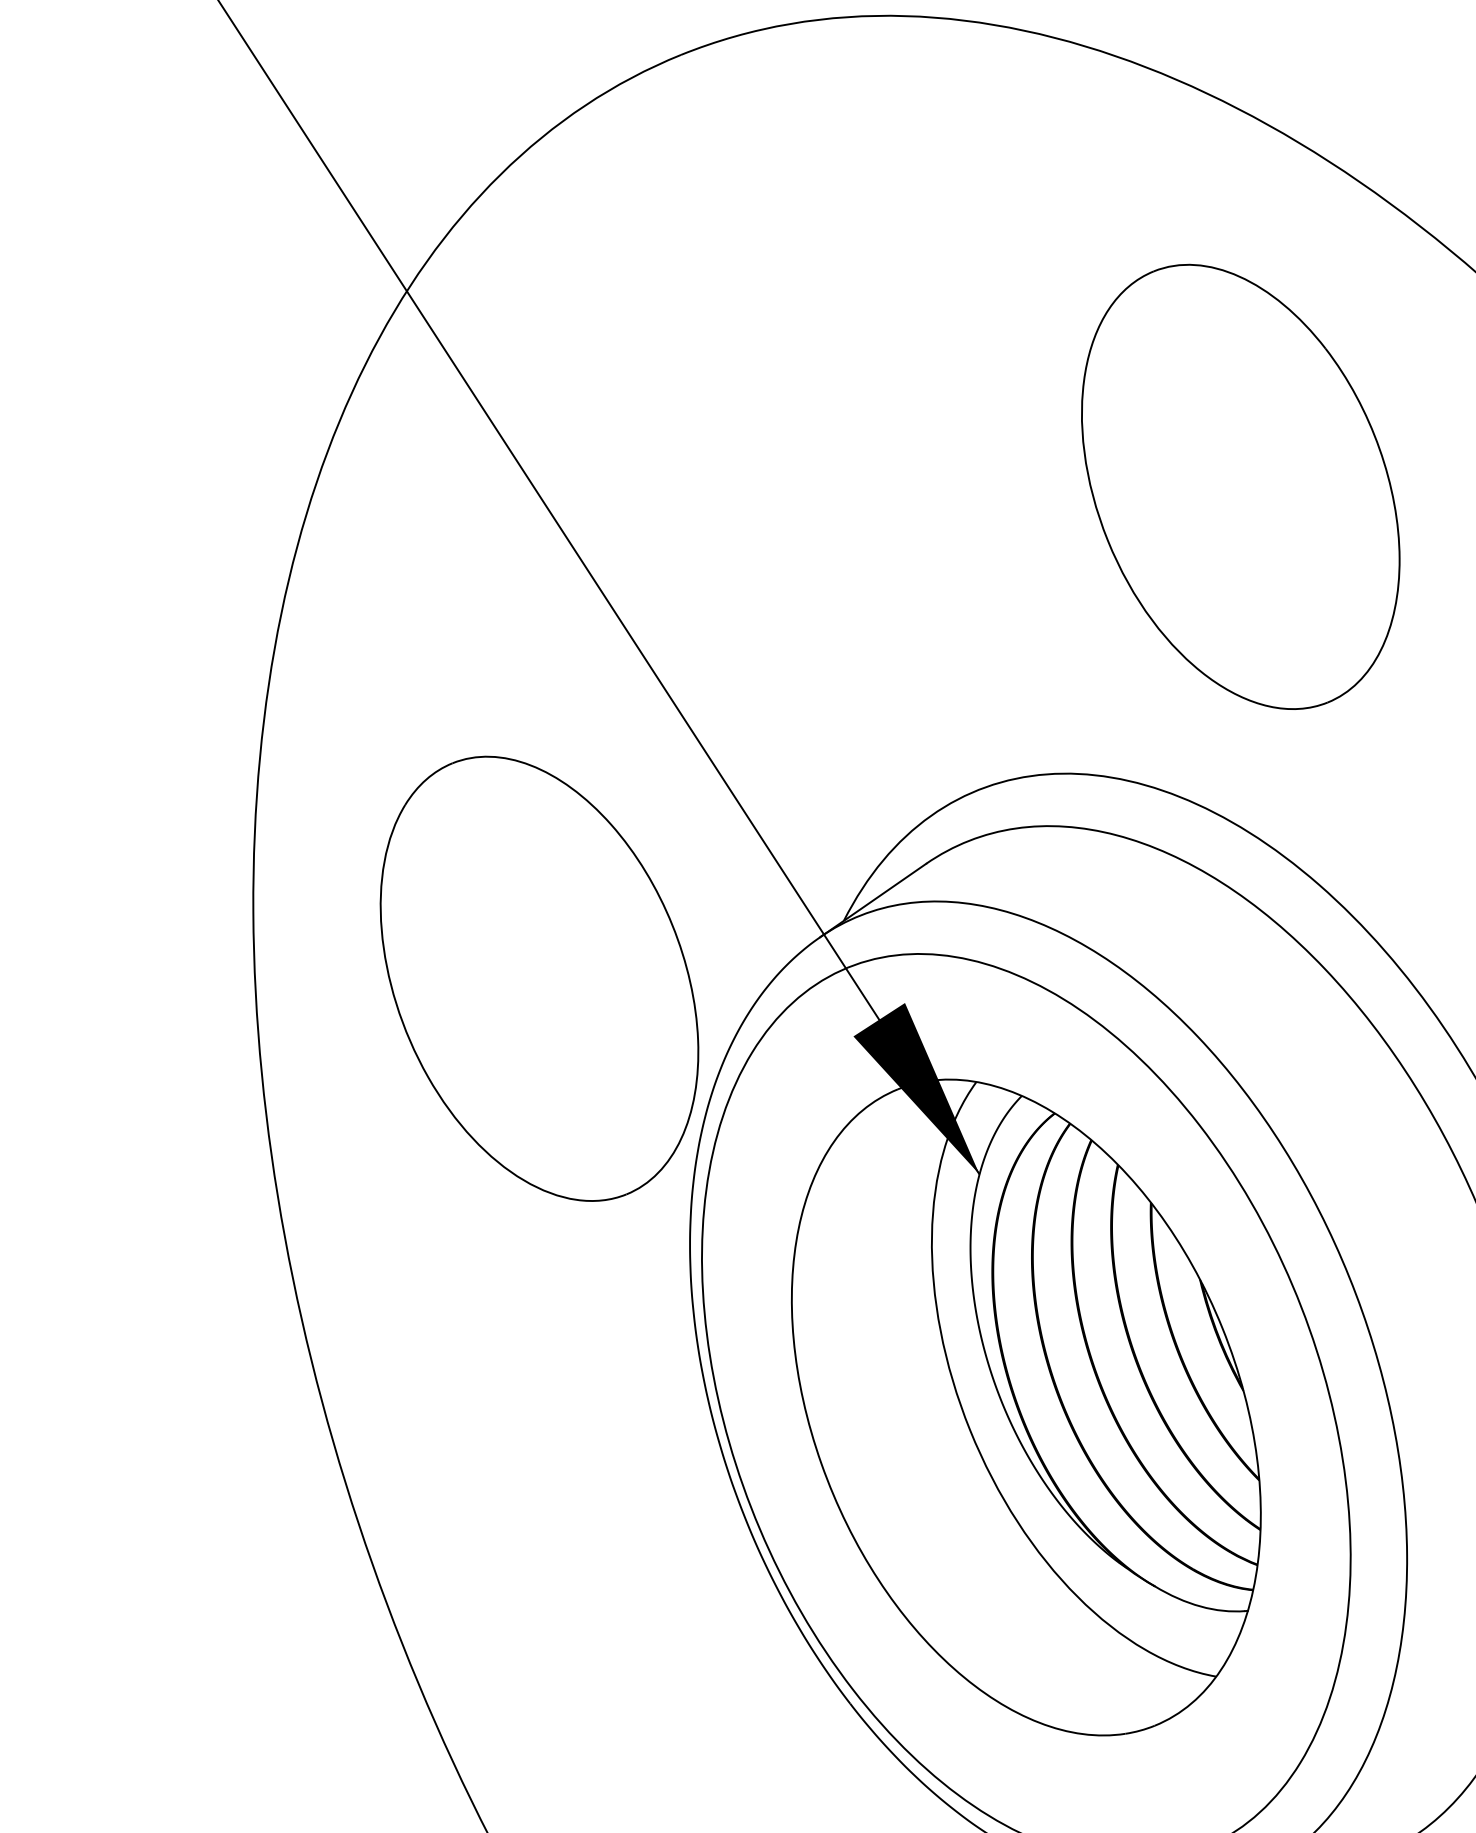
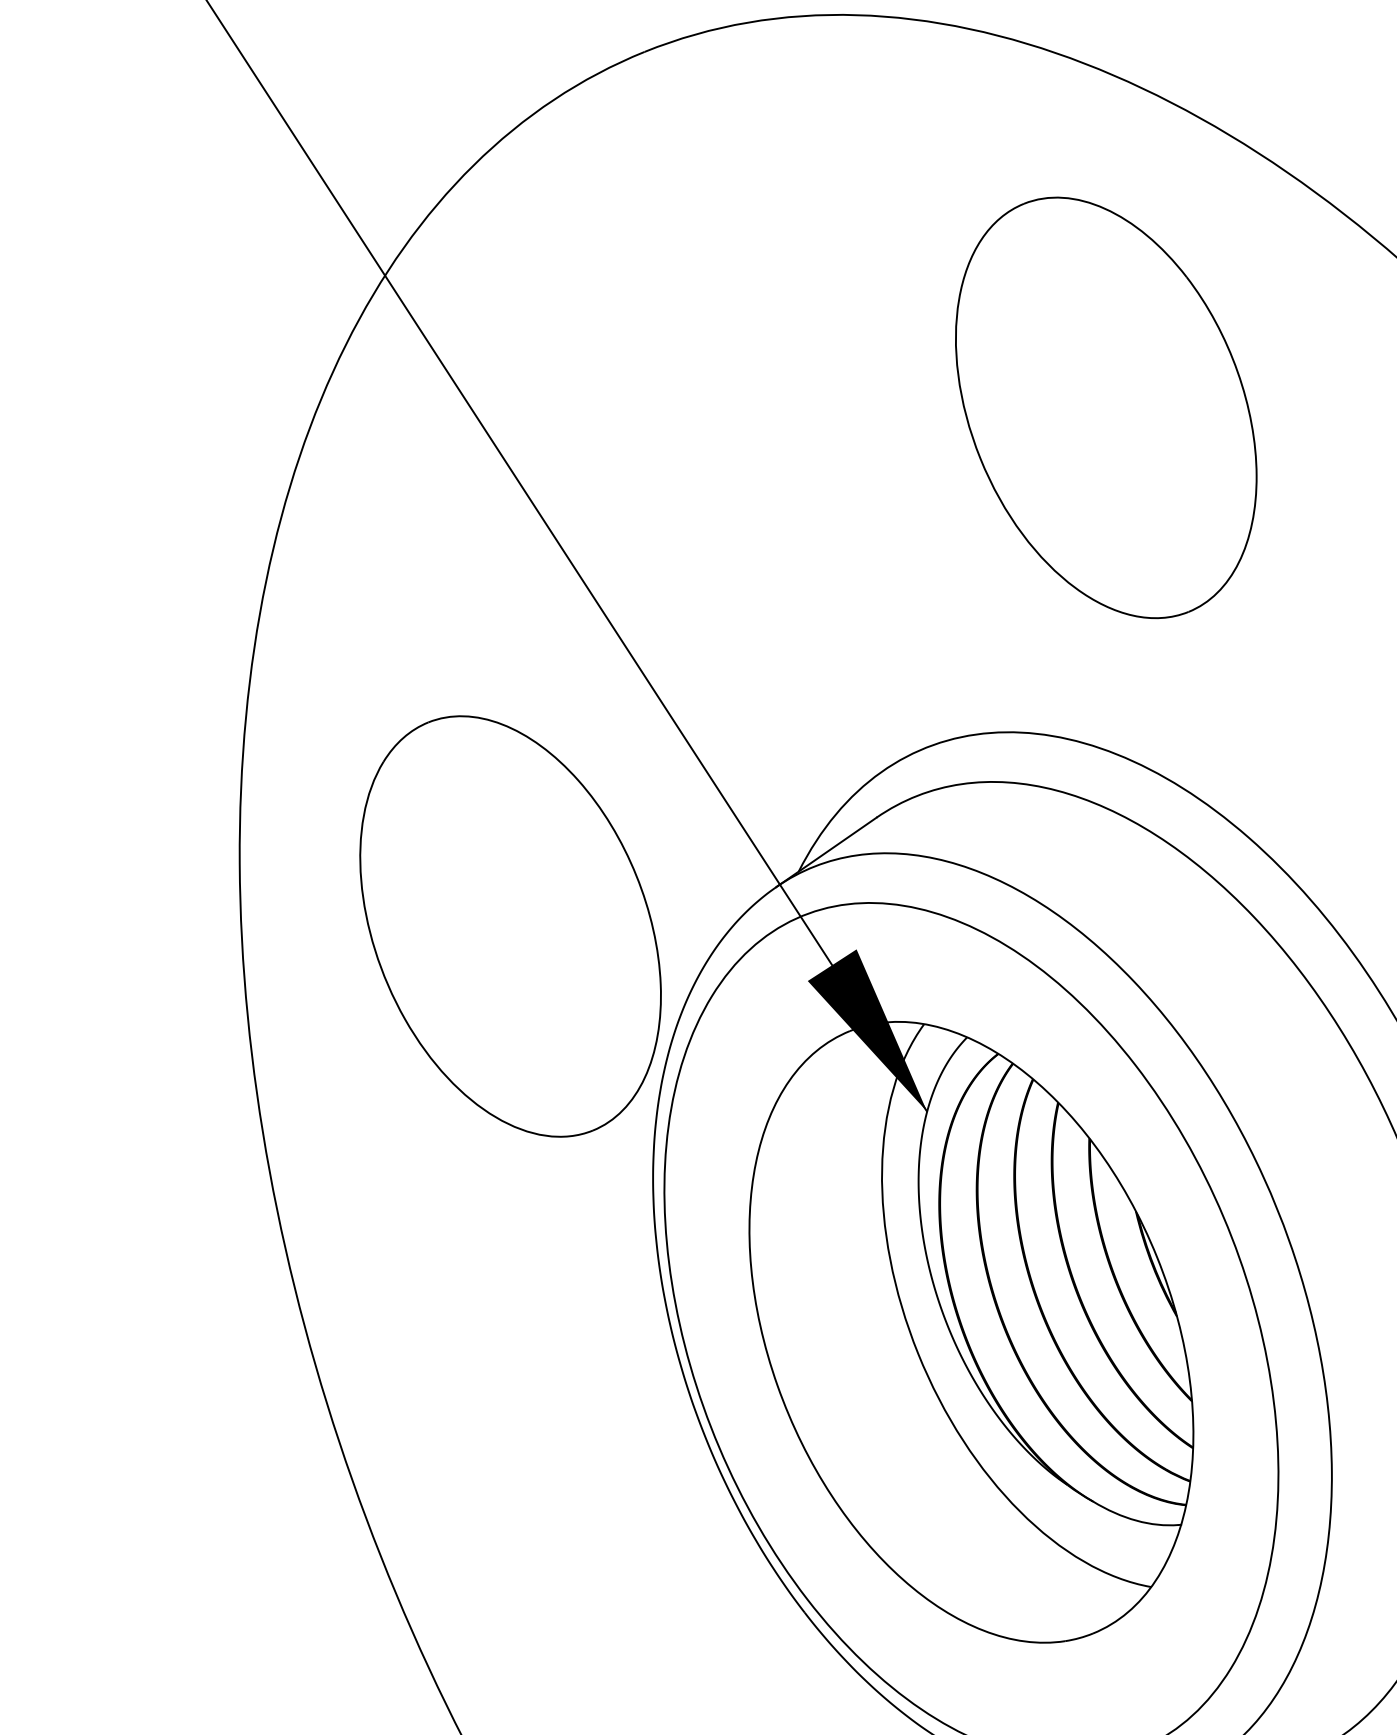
part: (1240, 486) -> (1106, 407), moved

